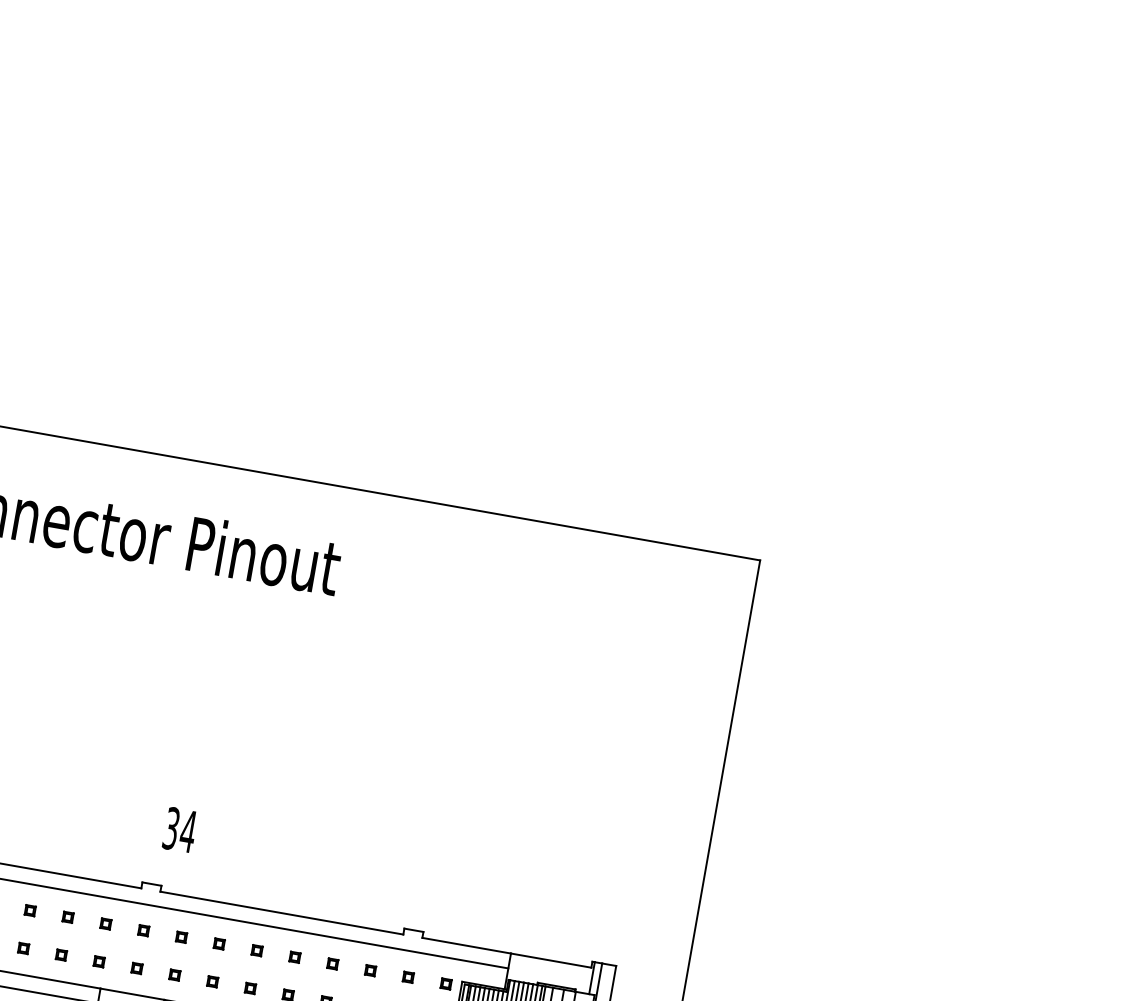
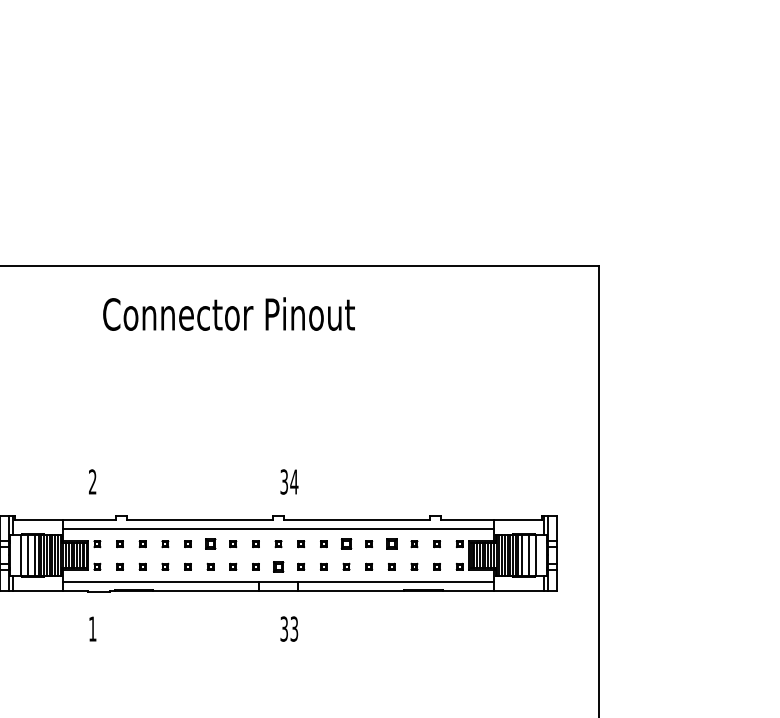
part: (29, 911) -> (210, 544), size x1.6
part: (257, 951) -> (346, 544), size x1.6
part: (332, 964) -> (391, 544), size x1.6
part: (137, 967) -> (278, 566), size x1.6

